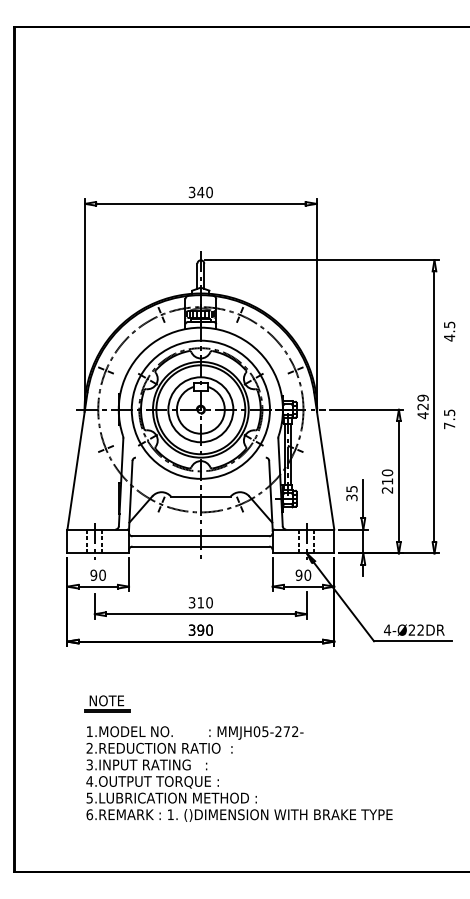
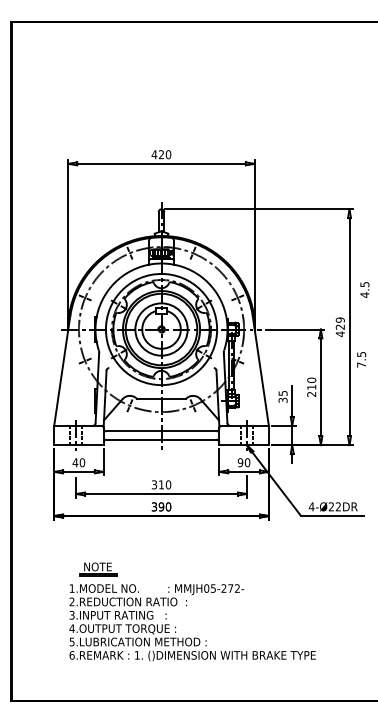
text: (196, 192) -> (158, 154), 340 -> 420
text: (449, 331) -> (364, 289), moved
text: (449, 419) -> (361, 359), moved
text: (93, 574) -> (75, 462), 90 -> 40
part: (107, 703) -> (98, 569), moved

